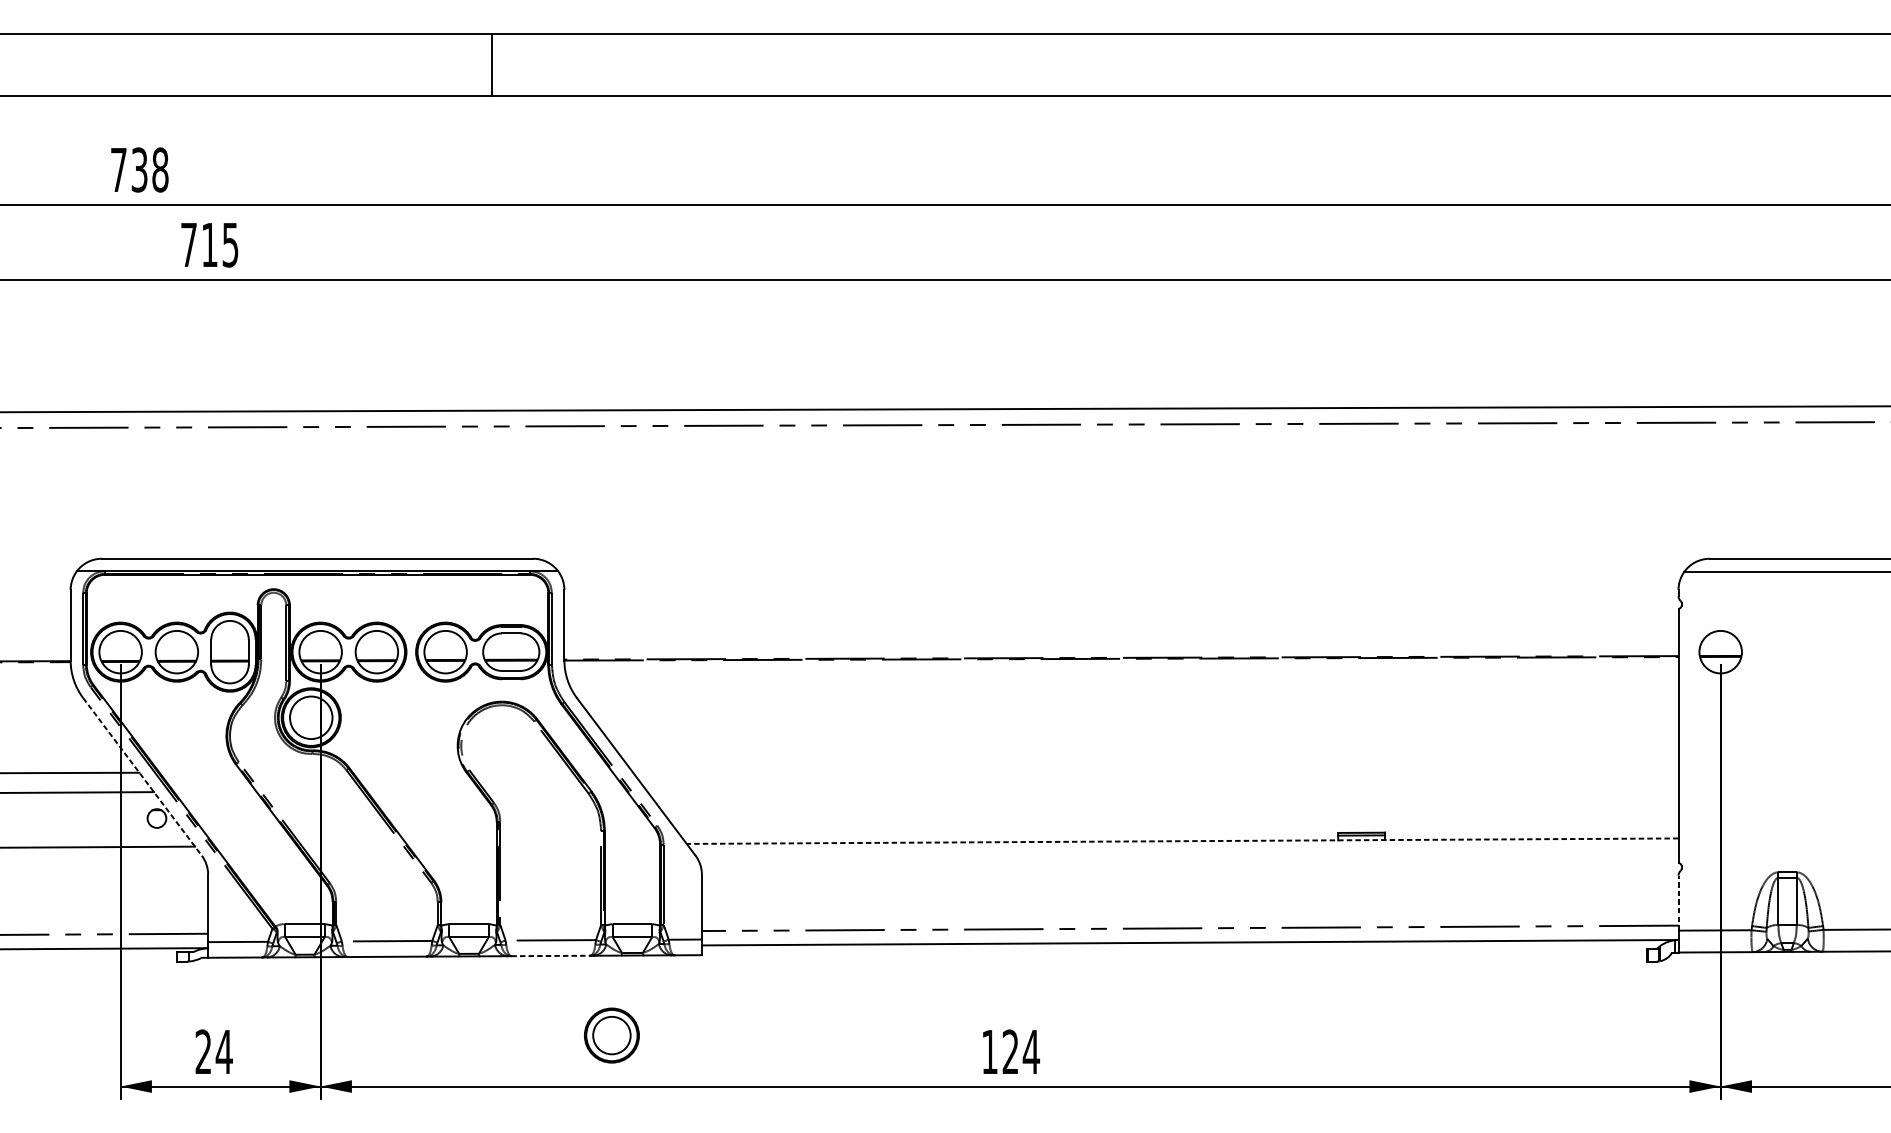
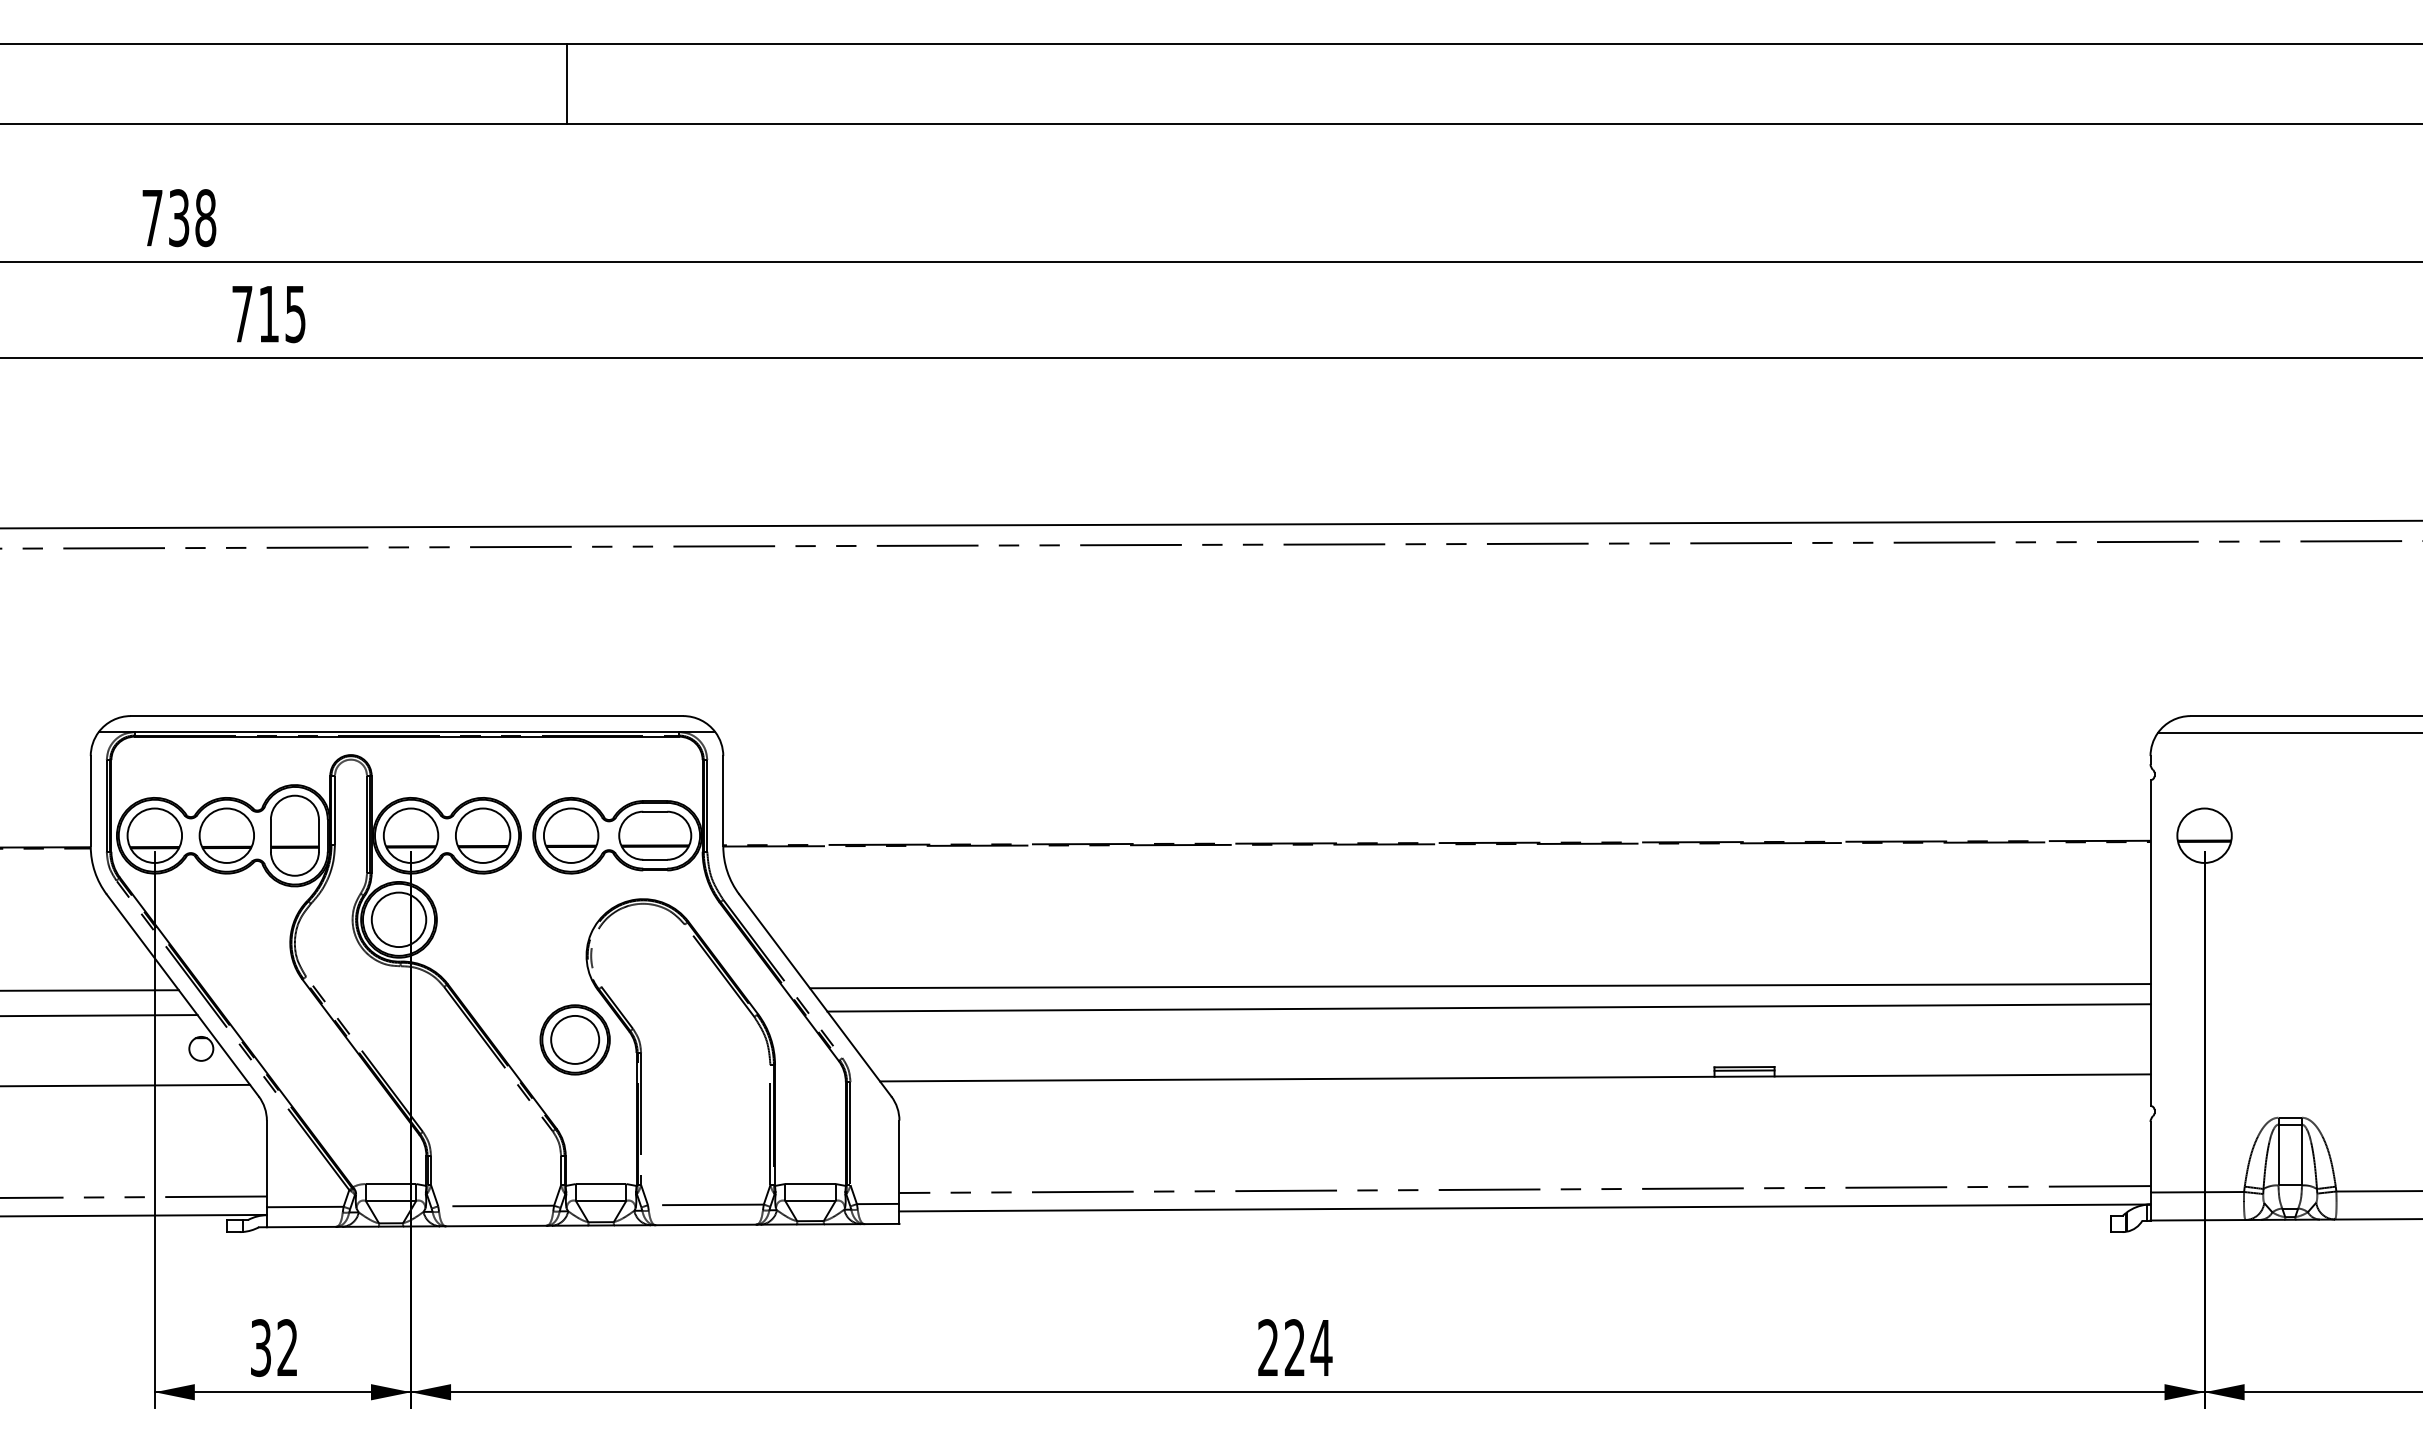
line: (491, 64) -> (567, 83), moved
line: (1154, 769) -> (1479, 986), added
line: (143, 776) -> (183, 995), dashed -> solid
line: (1161, 786) -> (1488, 1007), added
line: (1182, 840) -> (1514, 1077), dashed -> solid
line: (1678, 902) -> (2150, 1156), dashed -> solid
line: (550, 955) -> (705, 1224), dashed -> solid
part: (611, 1035) -> (574, 1039), moved
text: (989, 1051) -> (1267, 1347), 124 -> 224
text: (214, 1052) -> (274, 1348), 24 -> 32

